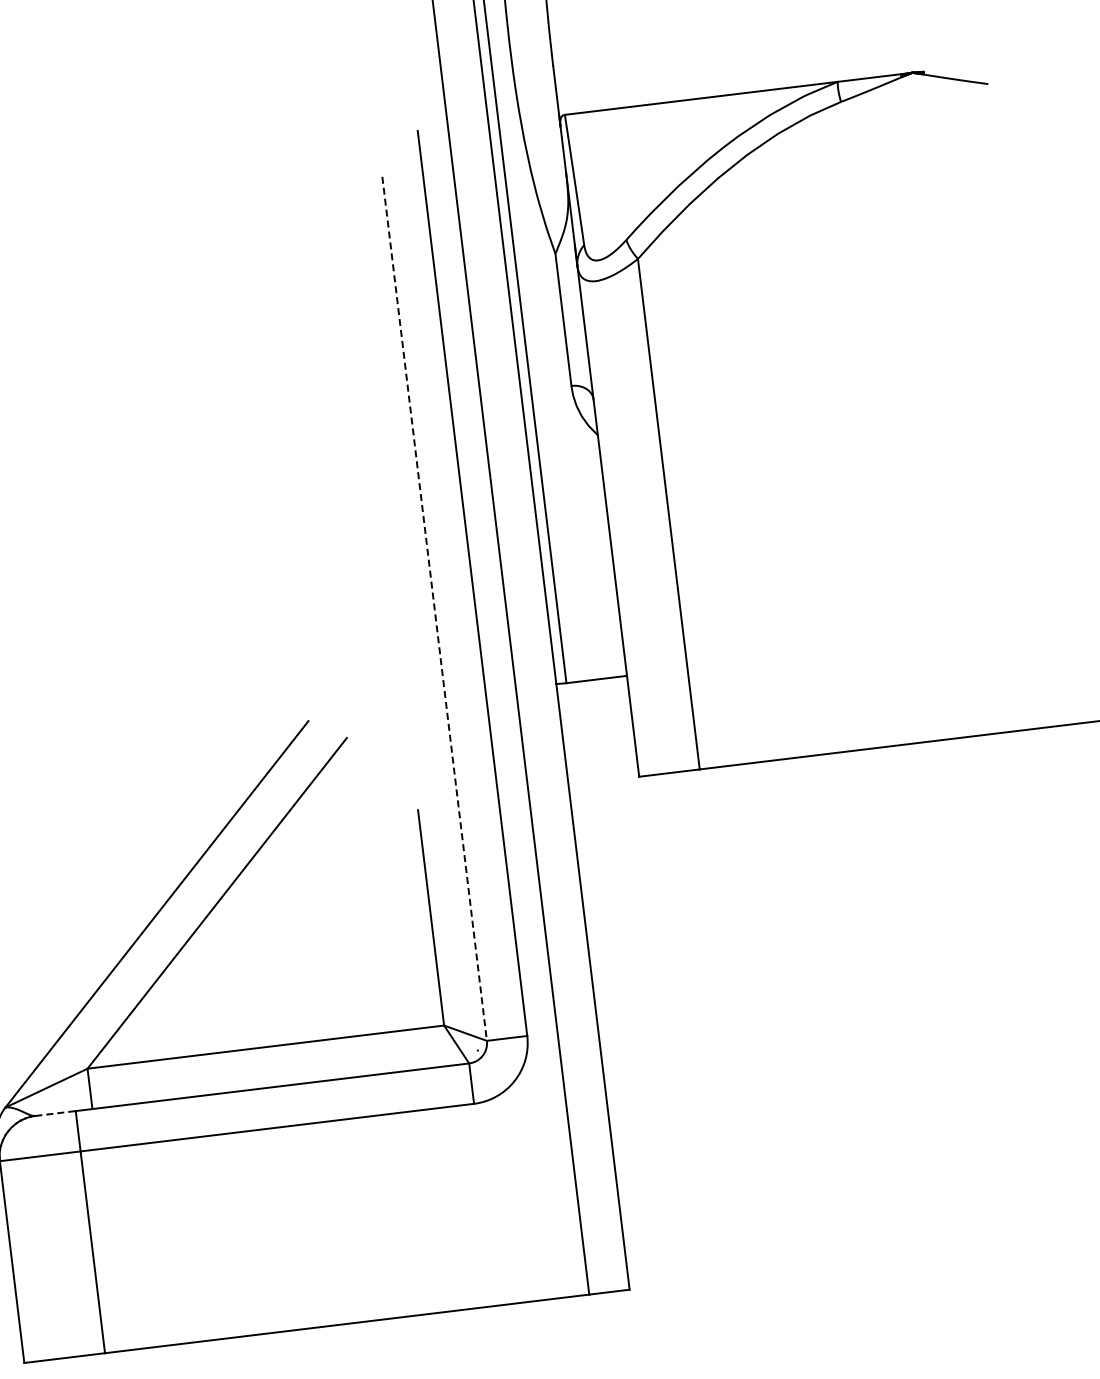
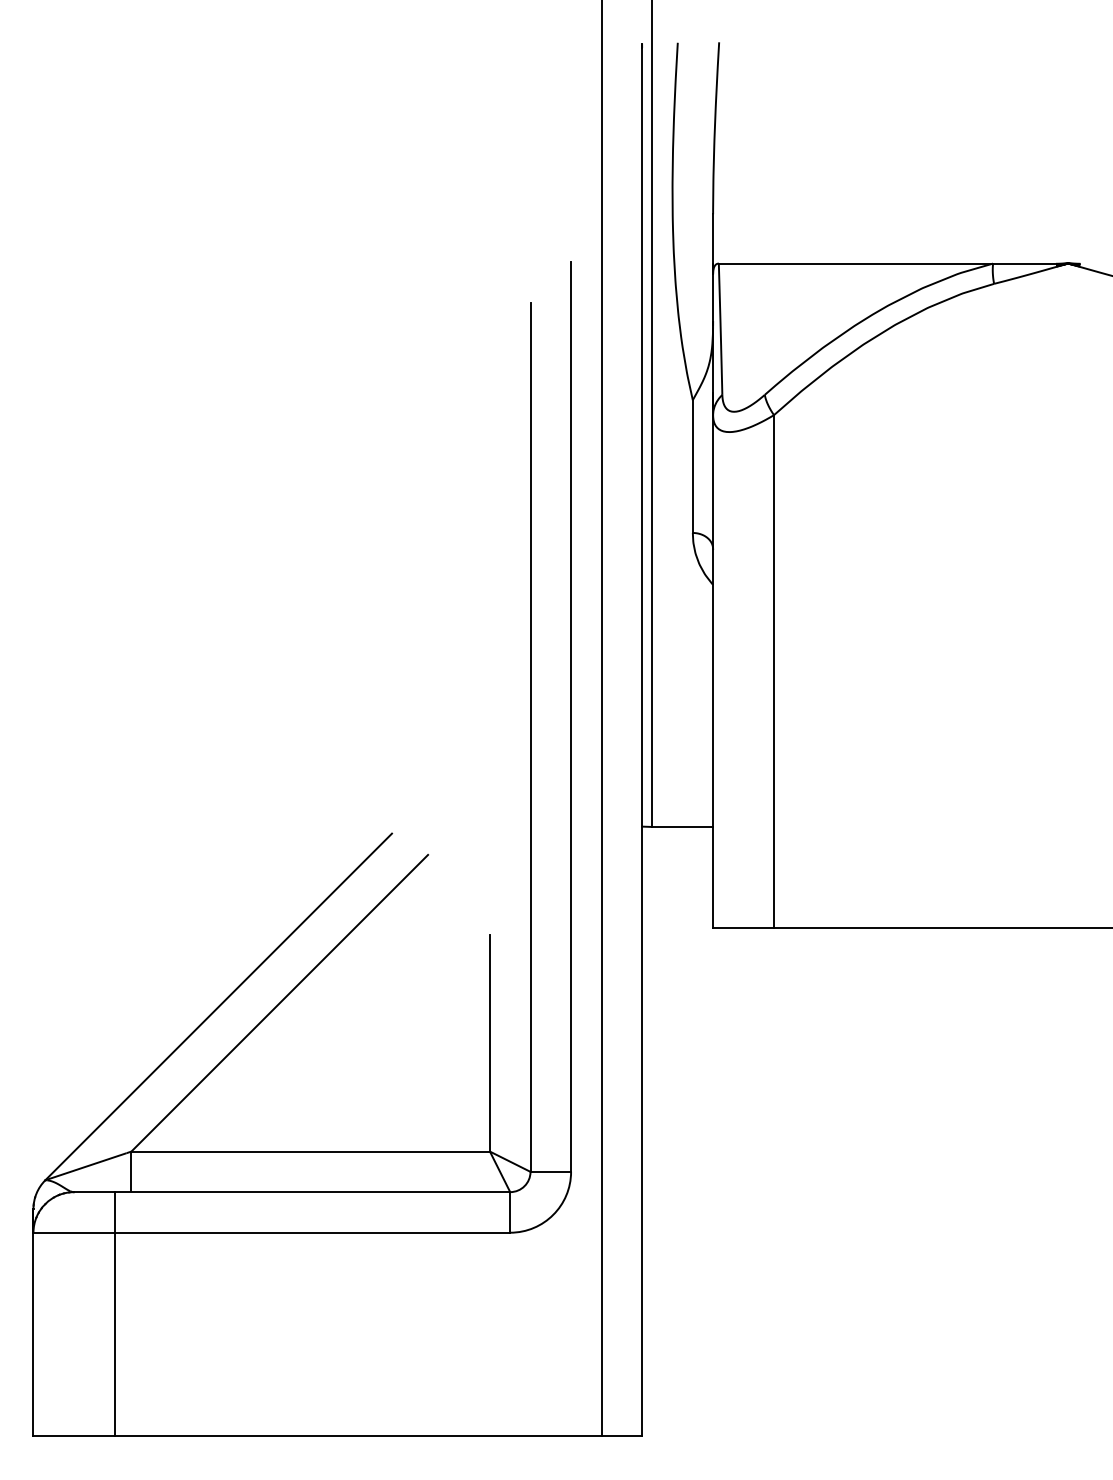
line: (434, 608) -> (530, 737), dashed -> solid
line: (55, 1113) -> (94, 1192), dashed -> solid

